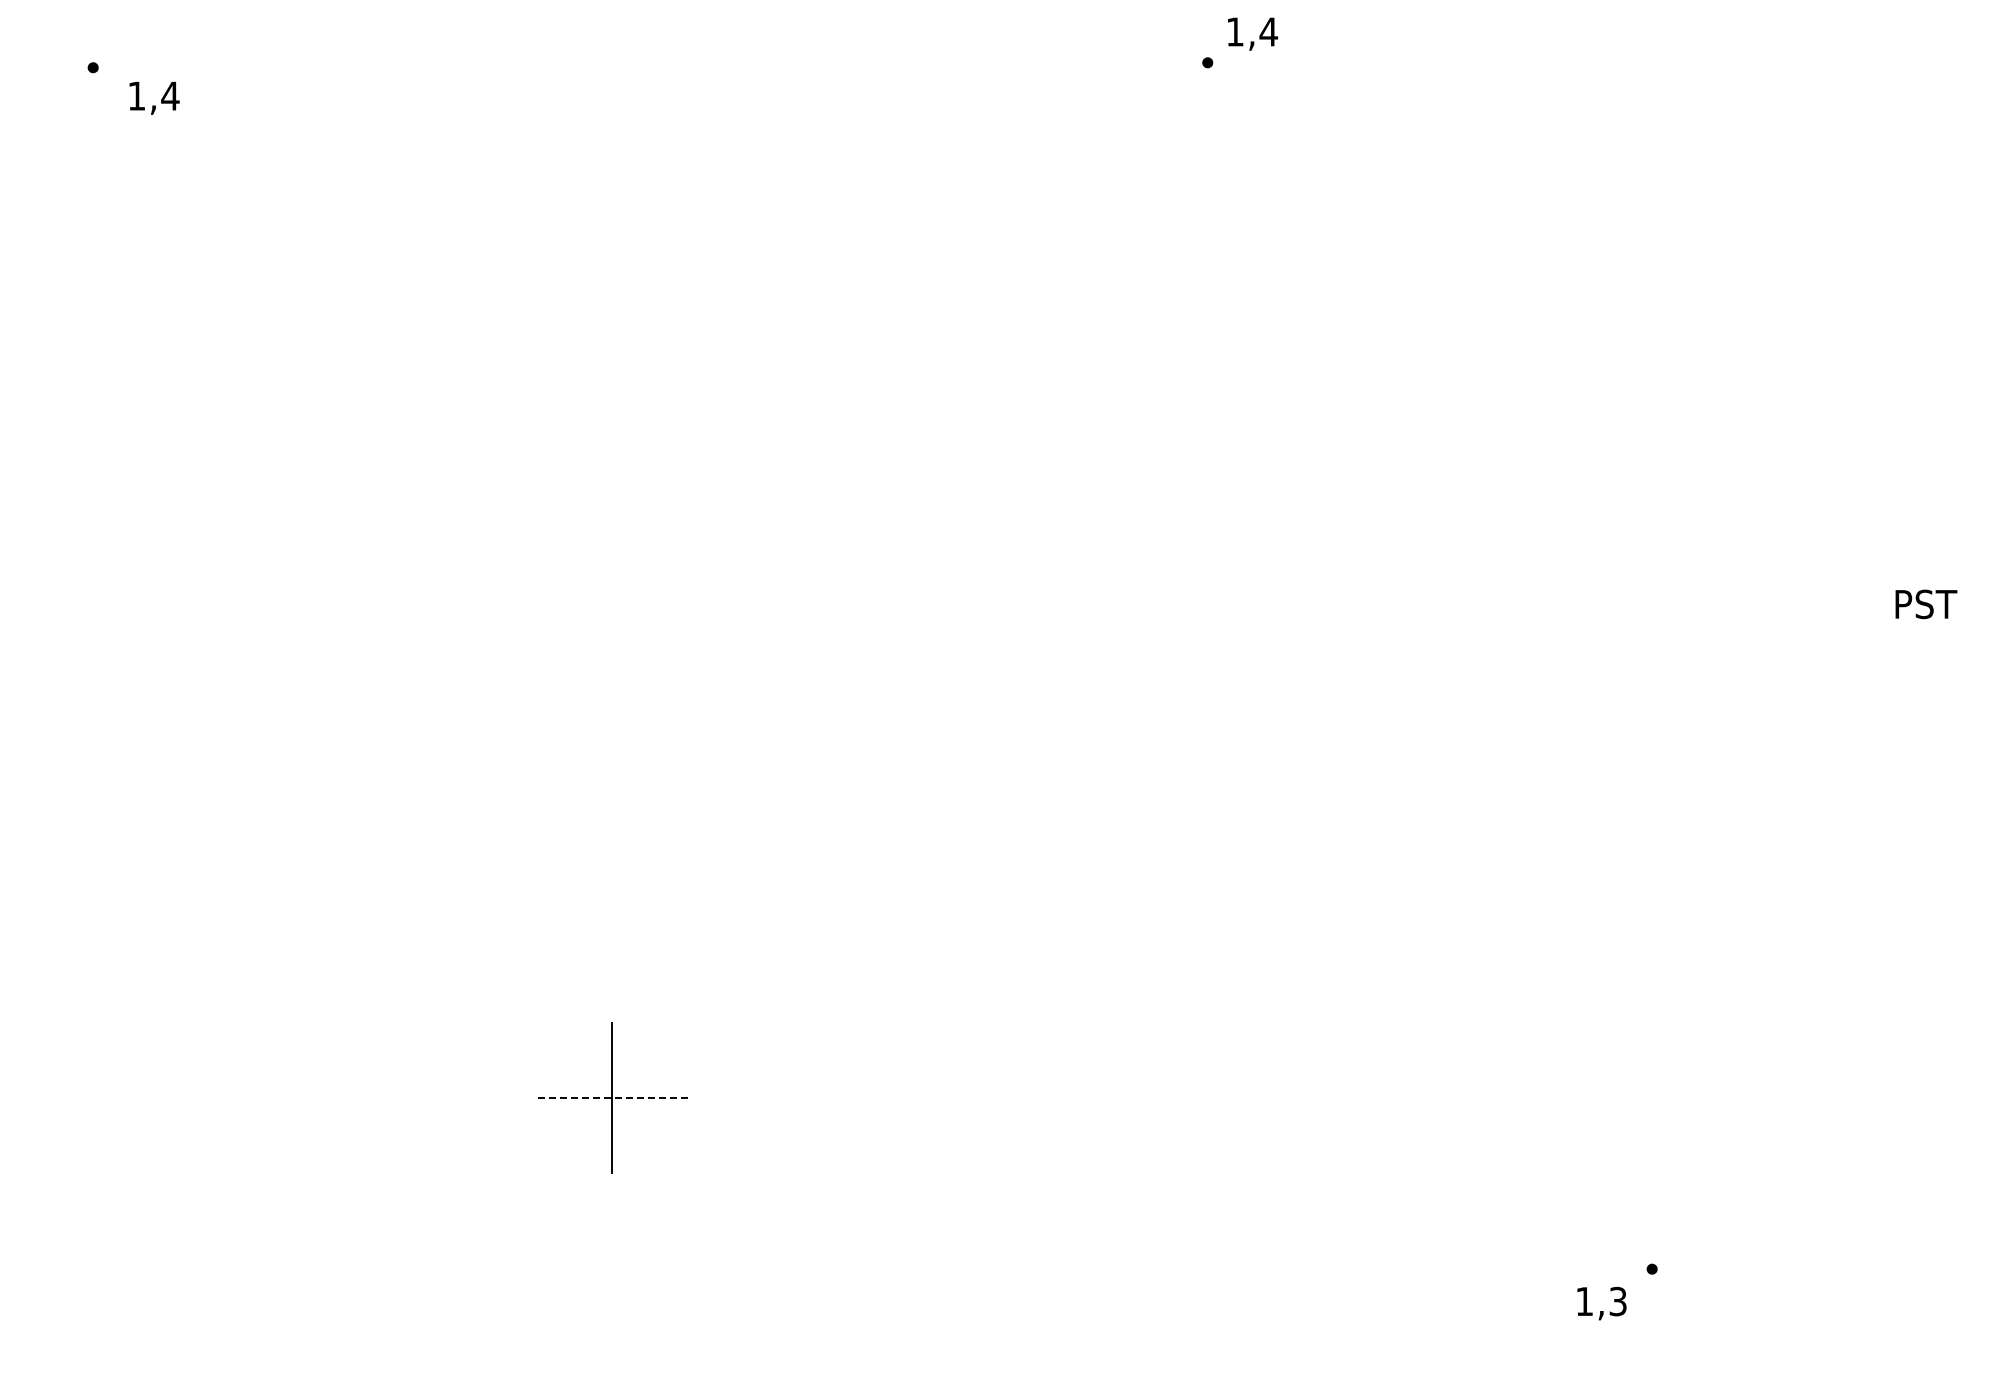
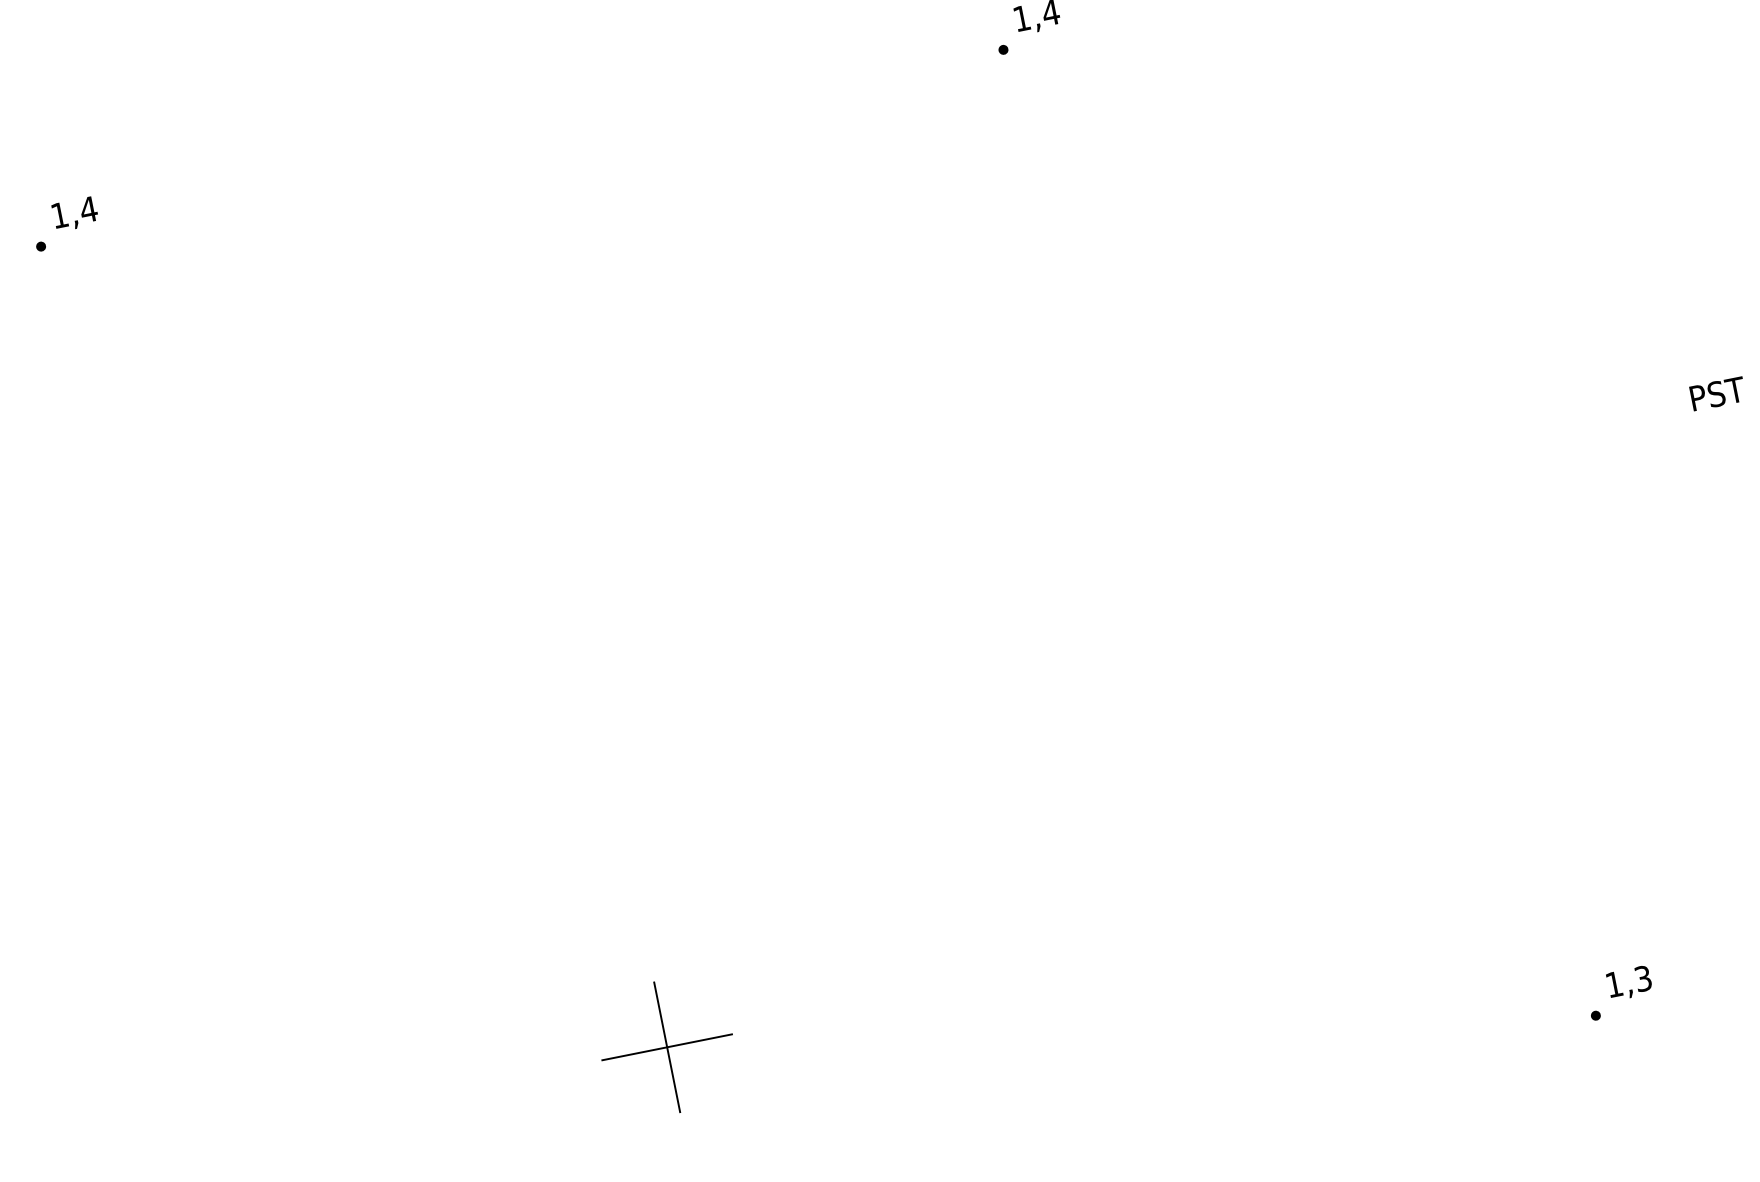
text: (154, 97) -> (75, 213), moved
line: (611, 1097) -> (666, 1047), dashed -> solid
text: (1601, 1303) -> (1629, 983), moved

